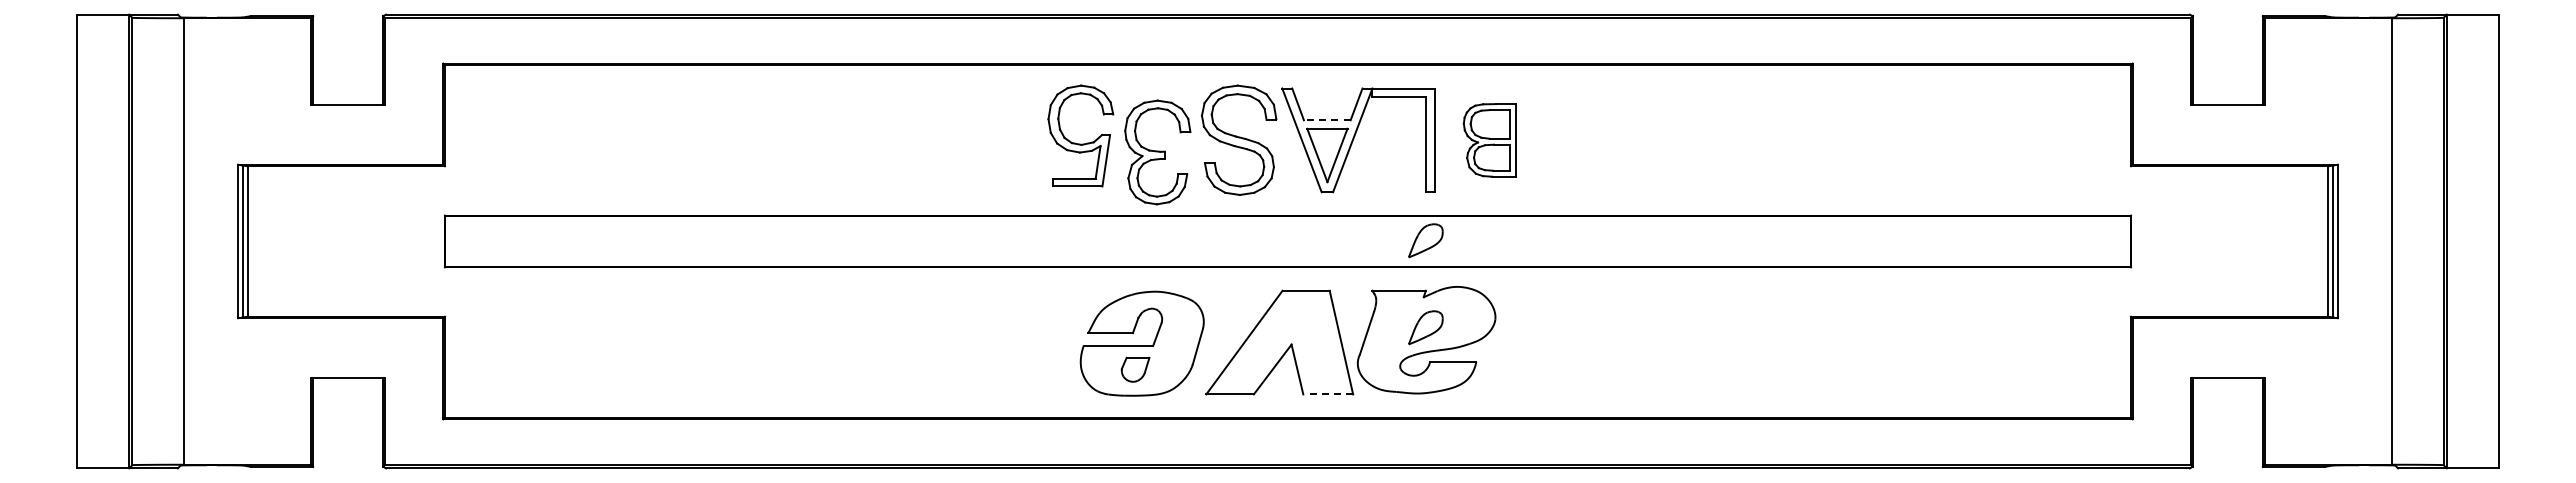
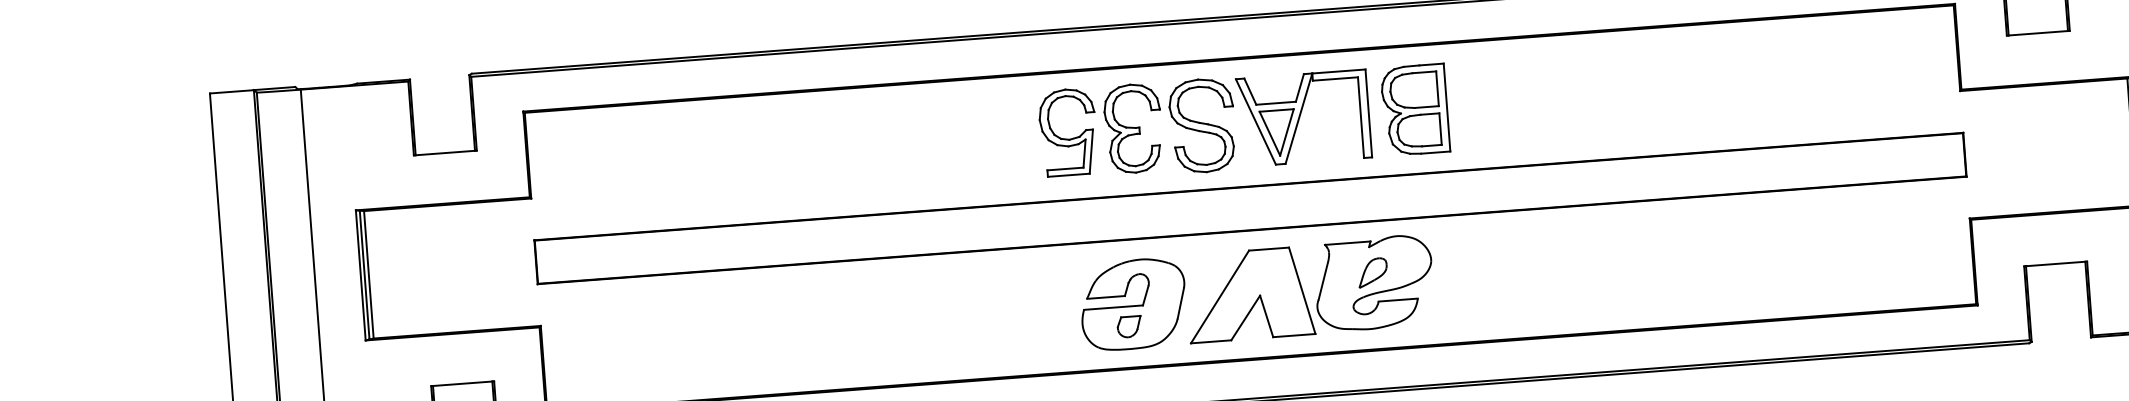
line: (1326, 120) -> (1275, 103), dashed -> solid
part: (1489, 140) -> (1414, 110), size x1.43
part: (1157, 152) -> (1133, 128), moved
part: (1425, 240) -> (1366, 198), removed
line: (1328, 394) -> (1294, 335), dashed -> solid

